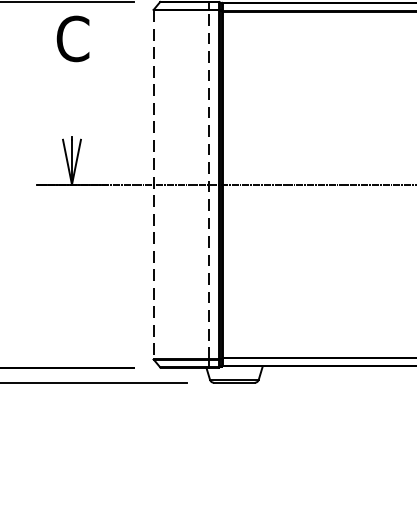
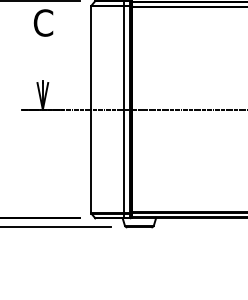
line: (153, 184) -> (91, 109), dashed -> solid
line: (209, 184) -> (124, 109), dashed -> solid

